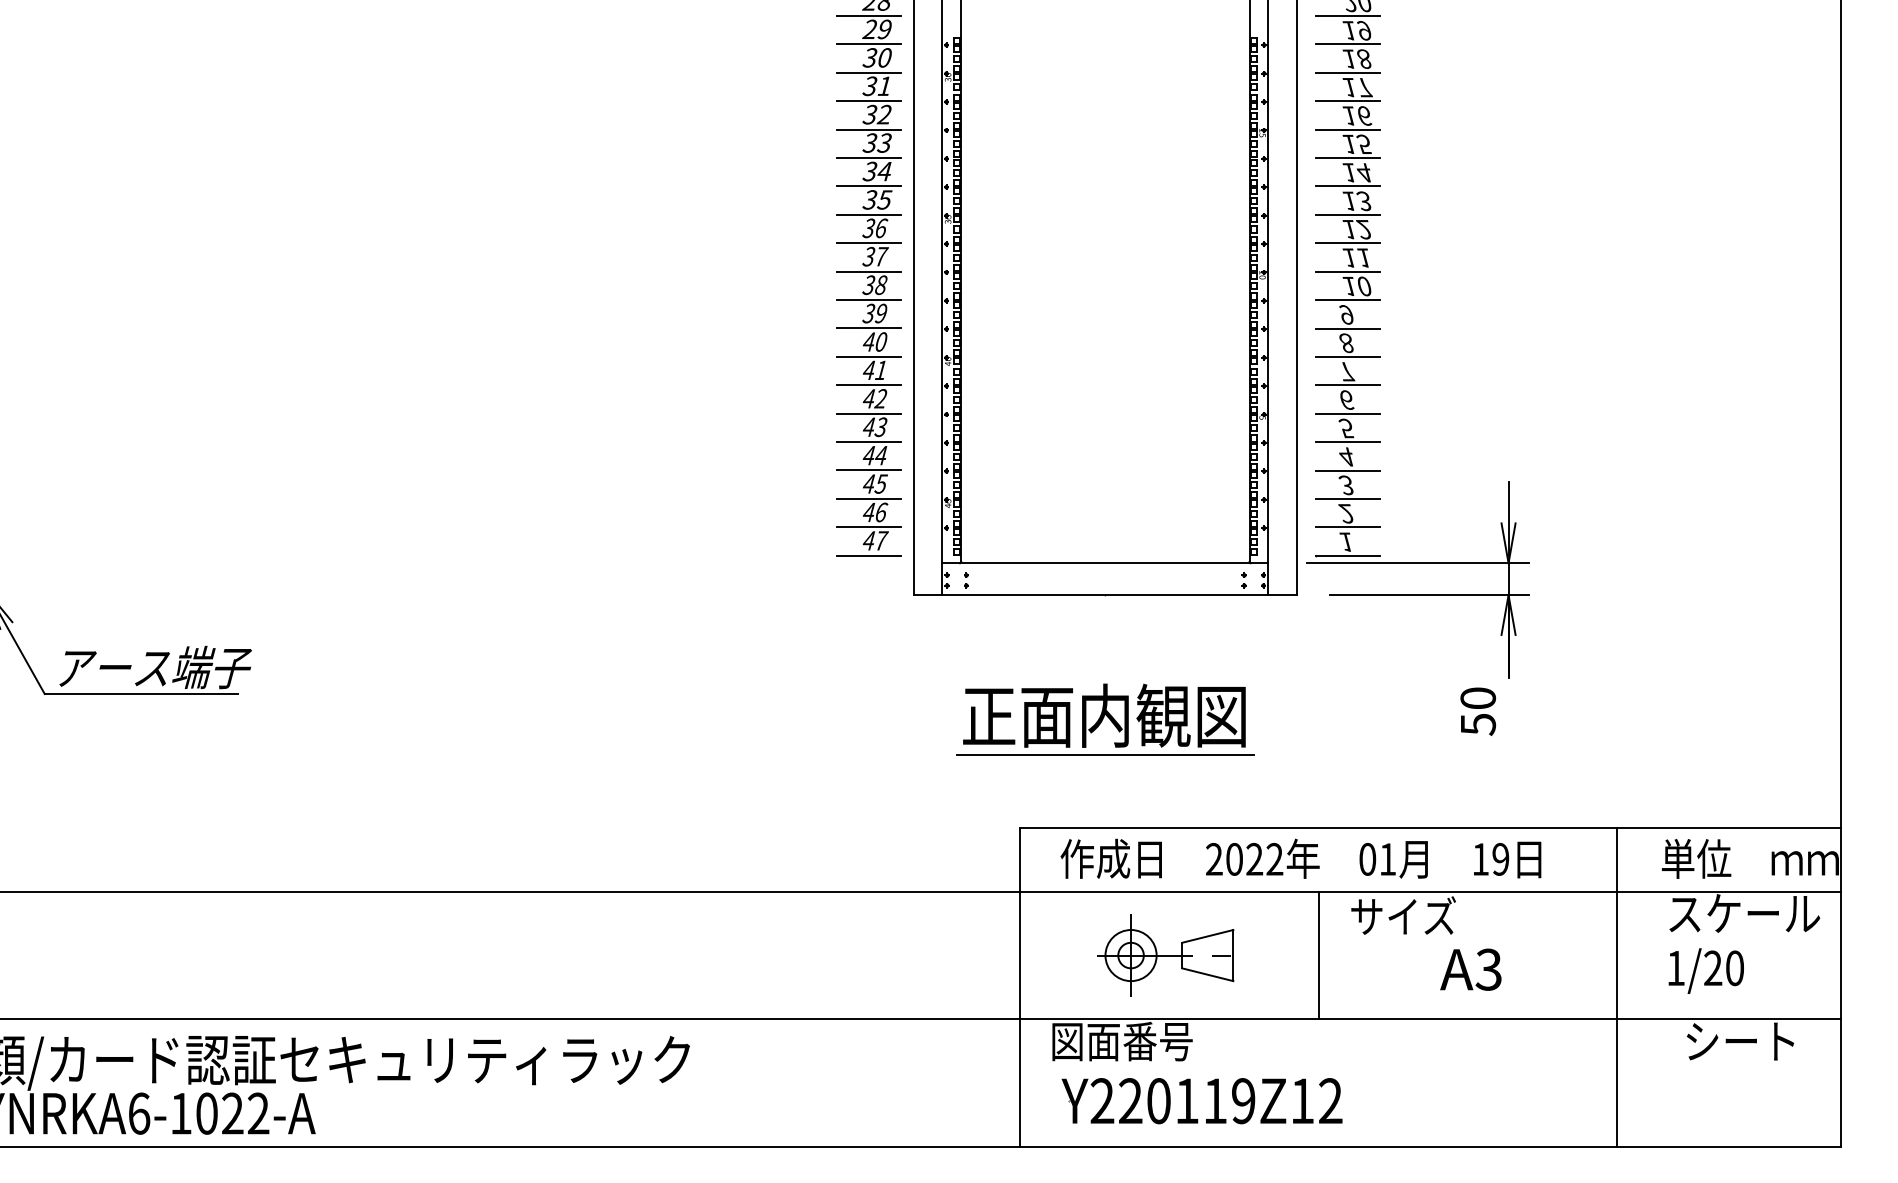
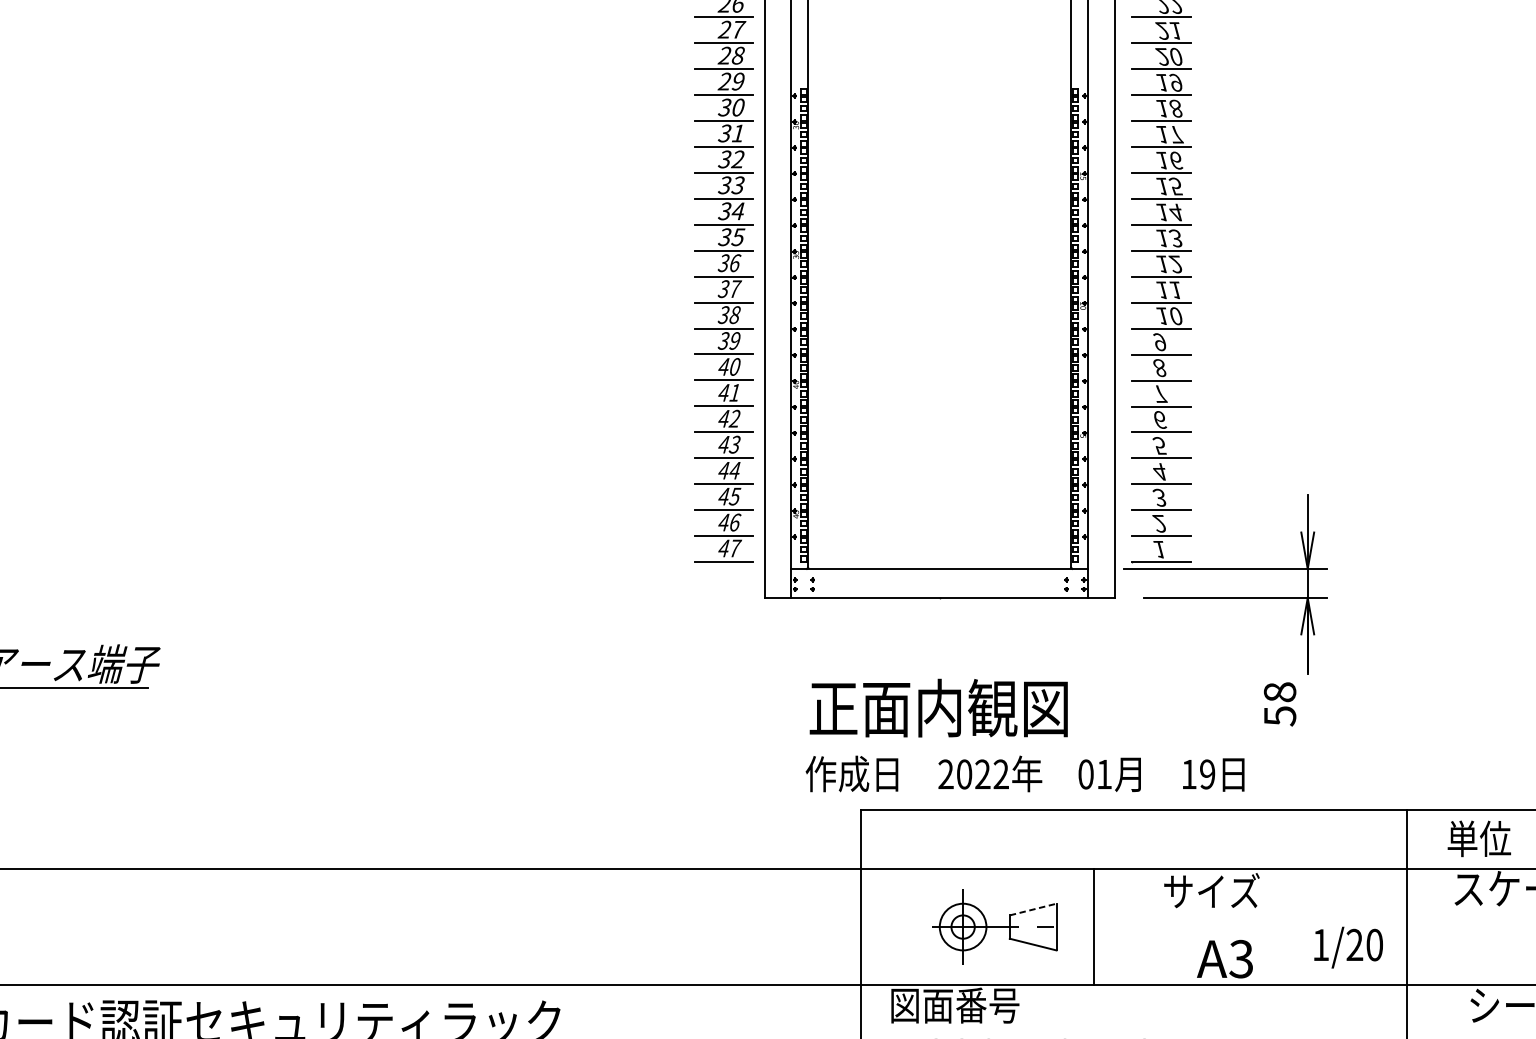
text: (1477, 698) -> (1279, 692), 50 -> 58
line: (1105, 755) -> (939, 744), removed
text: (1300, 858) -> (1024, 773), moved
line: (1208, 936) -> (1033, 909), solid -> dashed
line: (1318, 955) -> (1094, 927), moved
text: (1470, 969) -> (1224, 958), moved
text: (1705, 970) -> (1347, 947), moved

